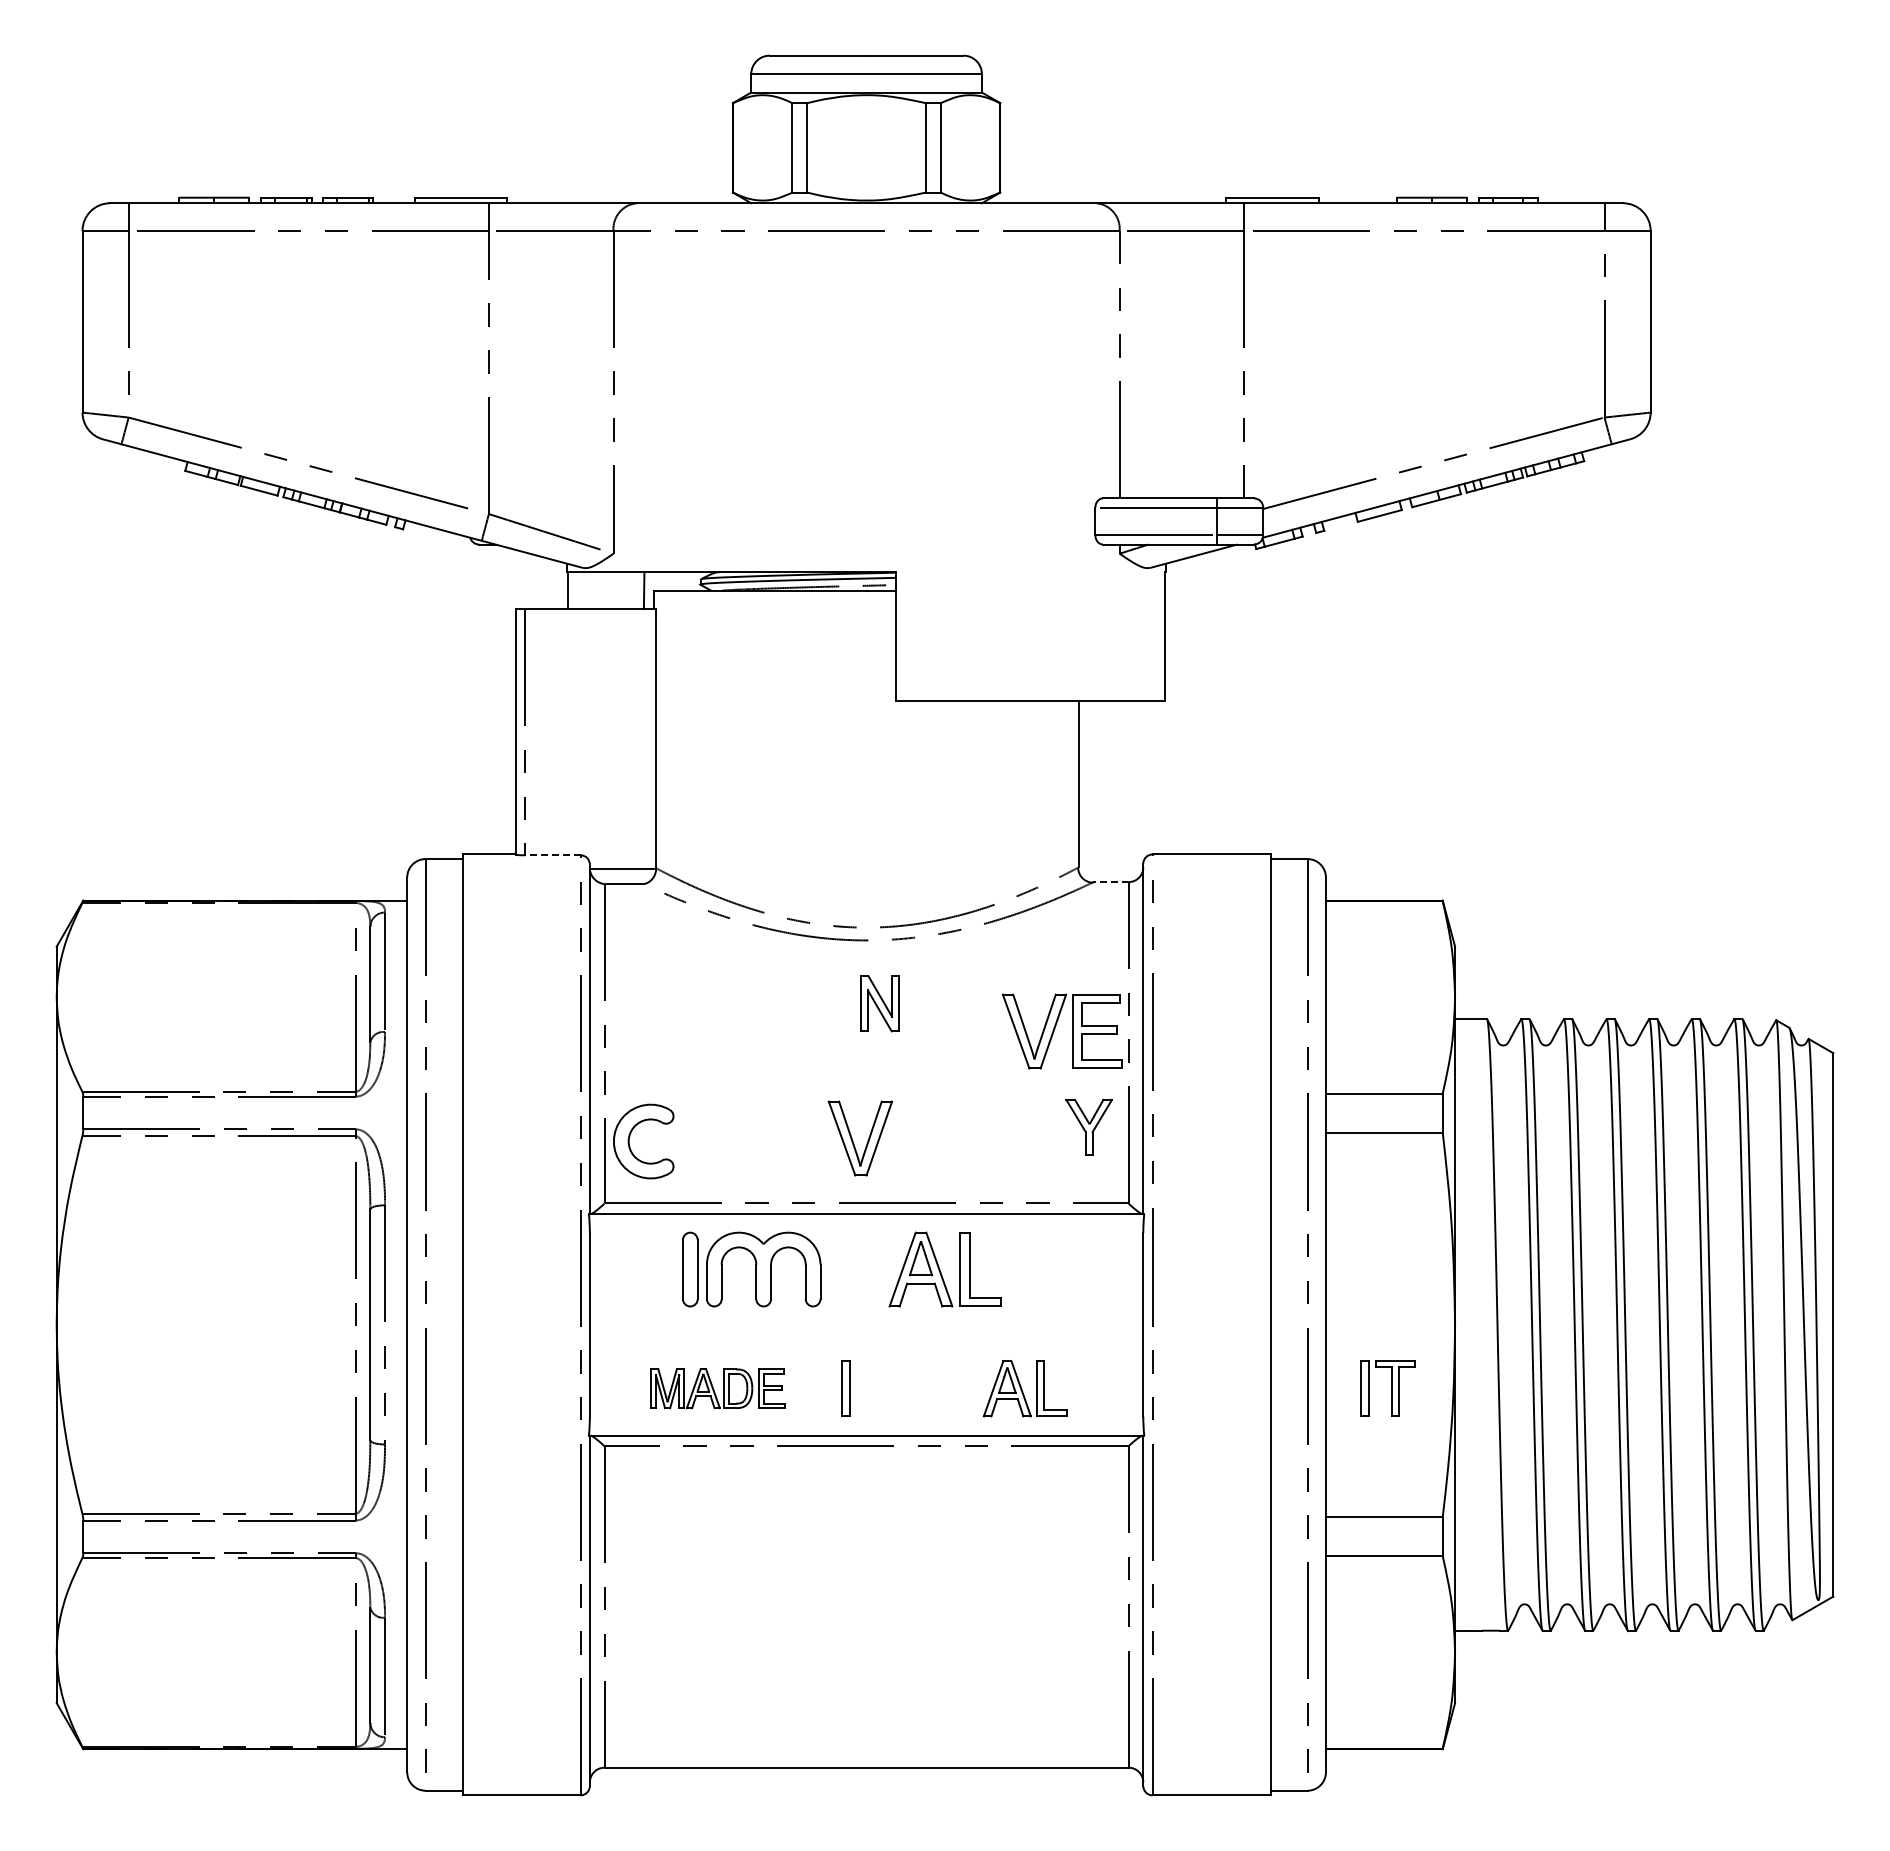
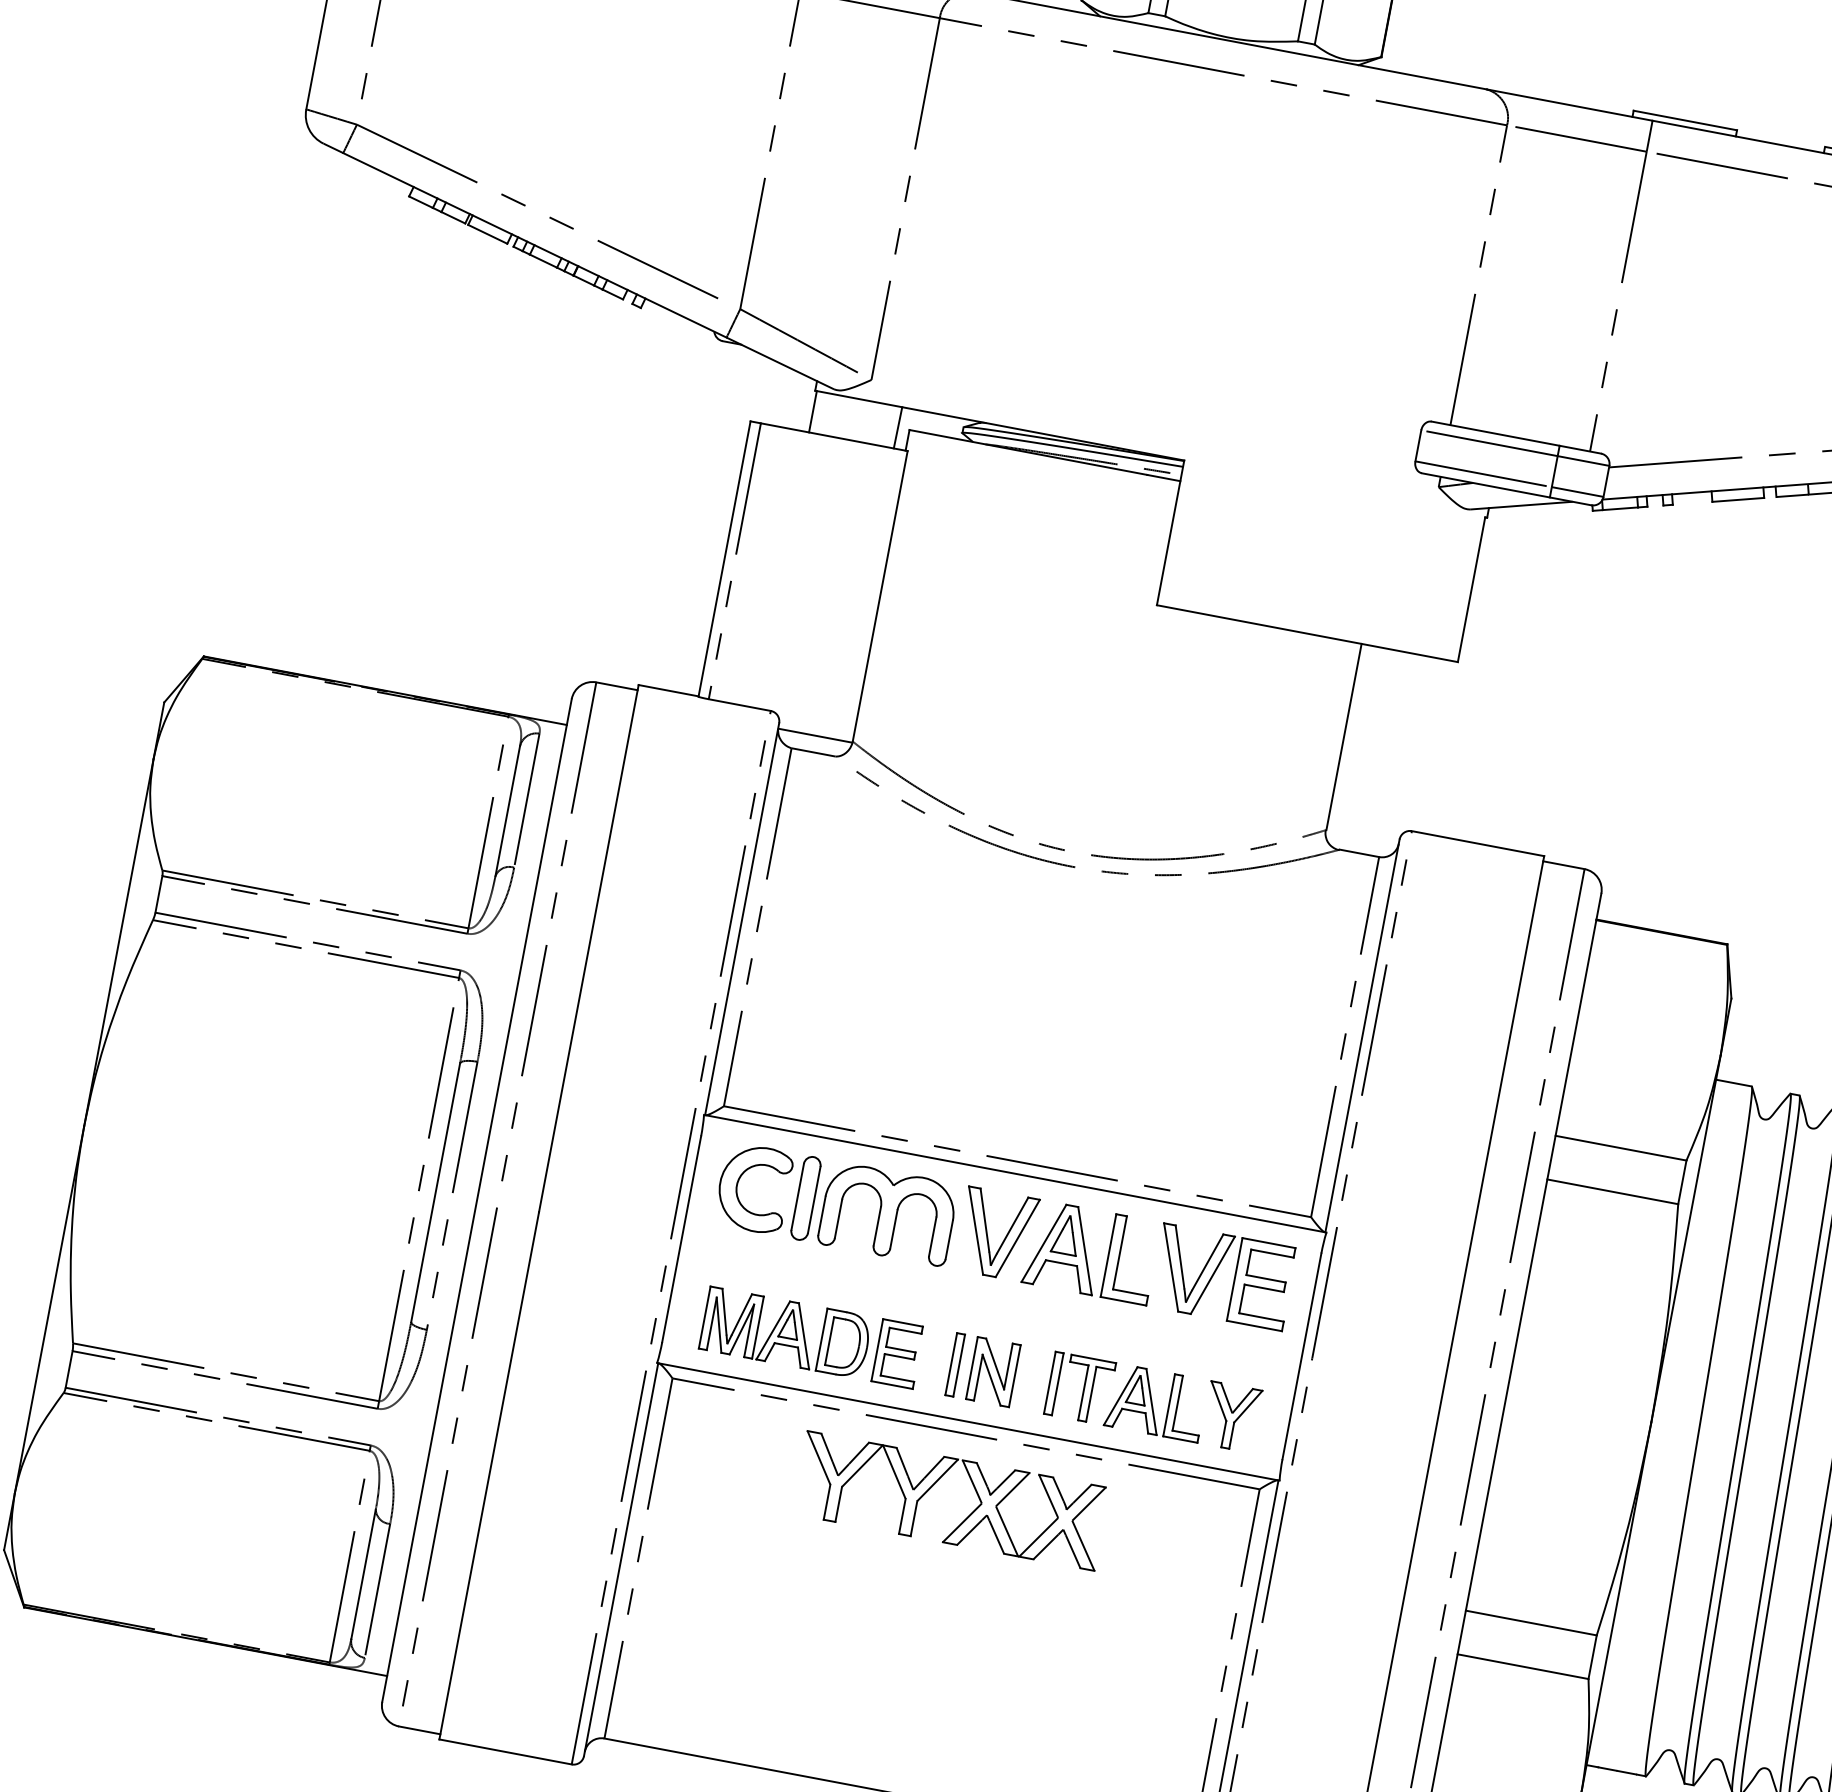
line: (552, 855) -> (739, 705), dashed -> solid
line: (1110, 882) -> (1358, 853), dashed -> solid
part: (879, 1003) -> (992, 1371), moved
part: (1055, 1028) -> (1215, 1272), moved
part: (1088, 1127) -> (1230, 1416), moved
part: (630, 1136) -> (740, 1180), moved
part: (853, 1140) -> (988, 1235), moved
part: (717, 1388) -> (811, 1337), size x1.43
part: (1387, 1388) -> (1079, 1388), moved
part: (880, 1517) -> (966, 1516), added

